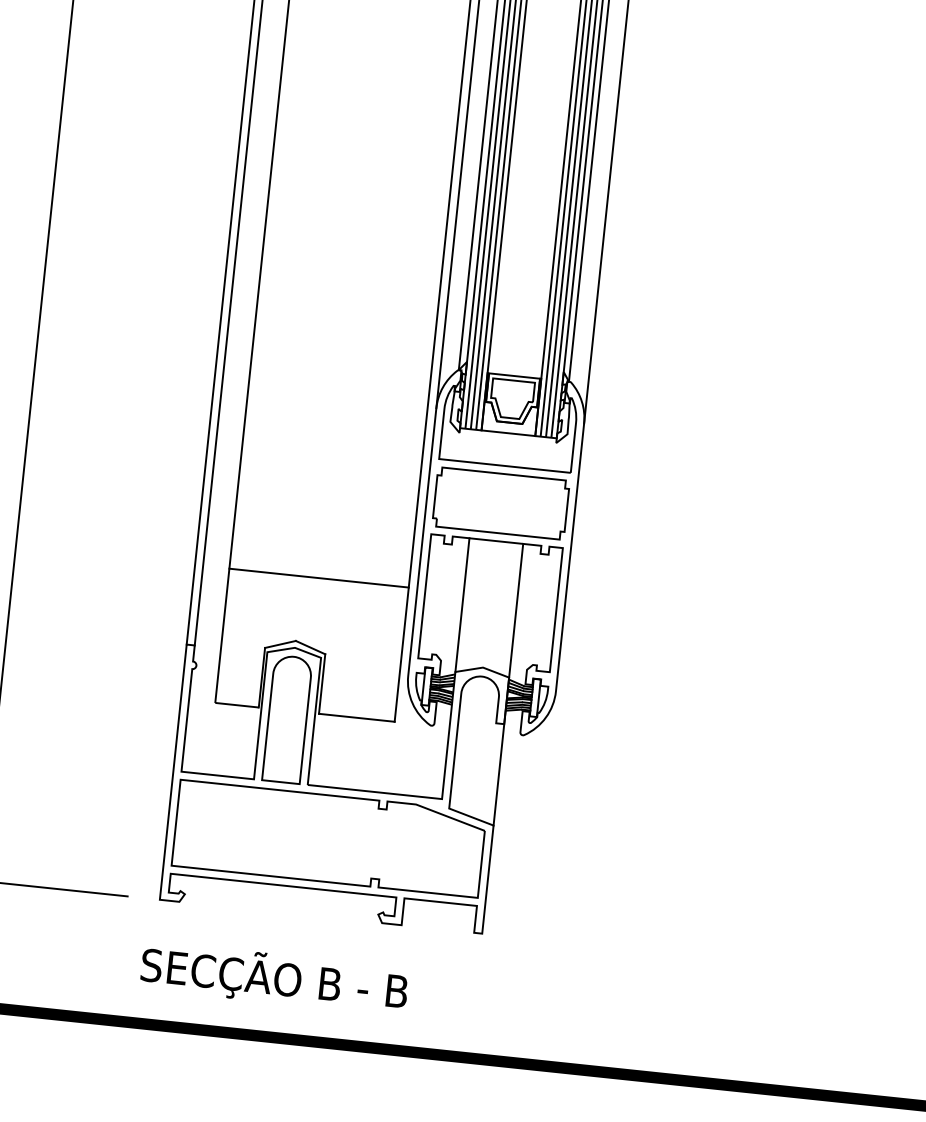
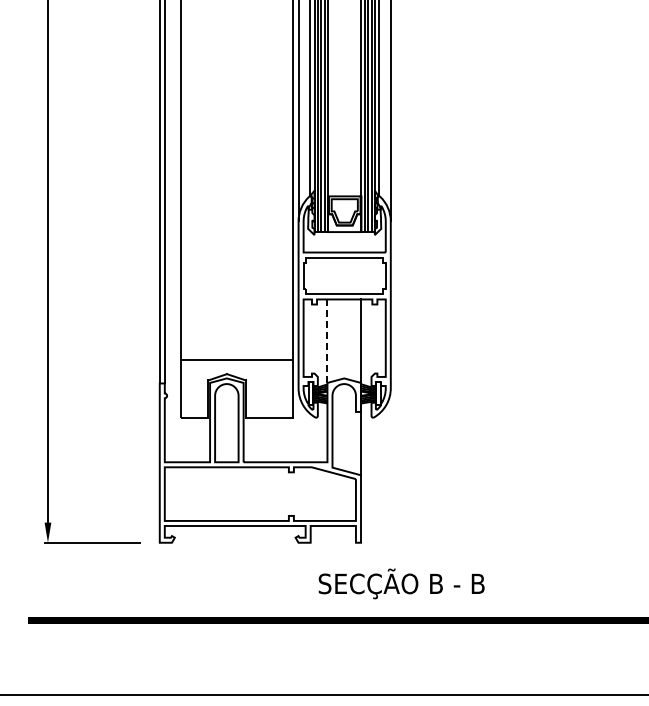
line: (319, 577) -> (237, 359), moved
line: (462, 605) -> (327, 341), solid -> dashed
text: (274, 977) -> (401, 583), moved

